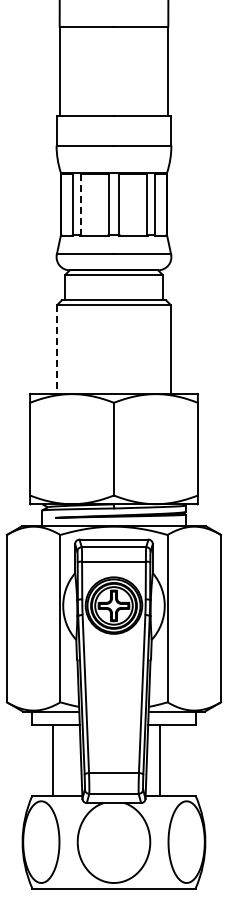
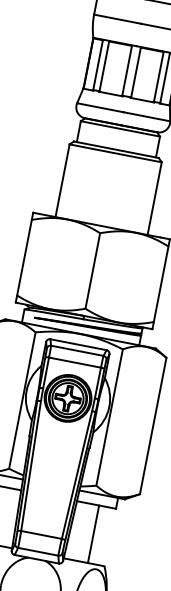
line: (80, 204) -> (104, 66), dashed -> solid
line: (57, 349) -> (62, 180), dashed -> solid
line: (160, 760) -> (93, 534), moved

